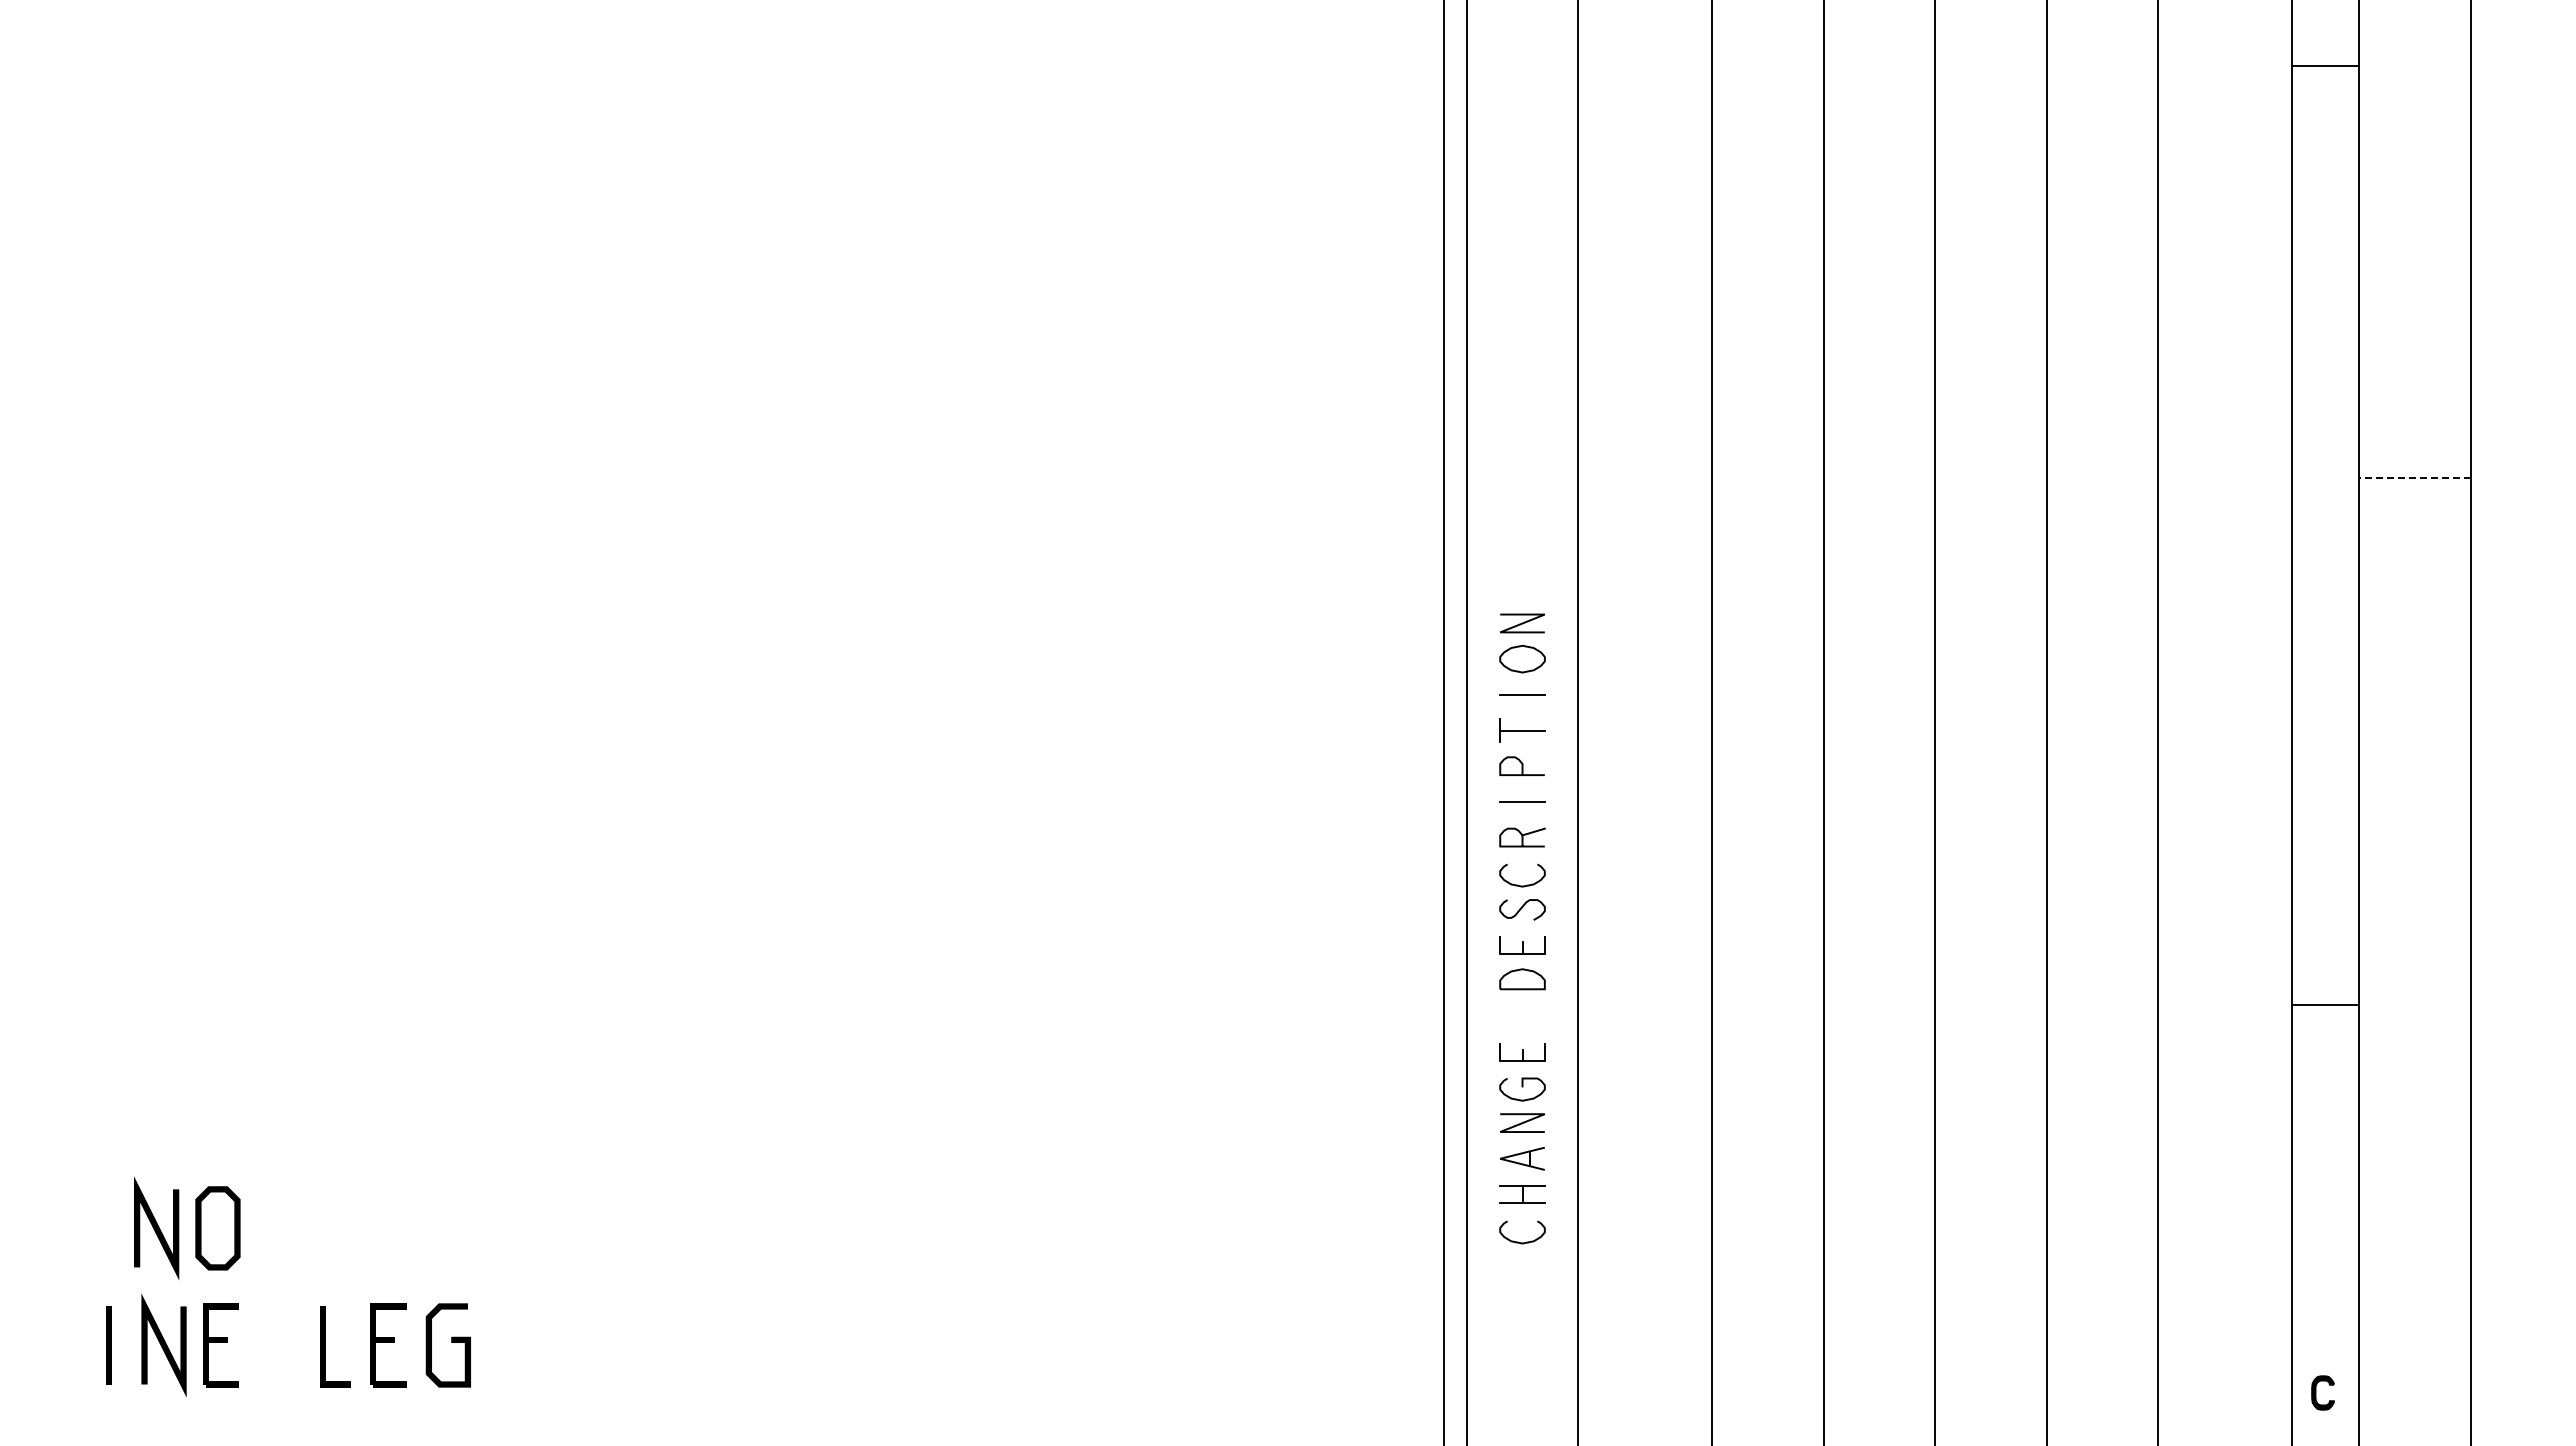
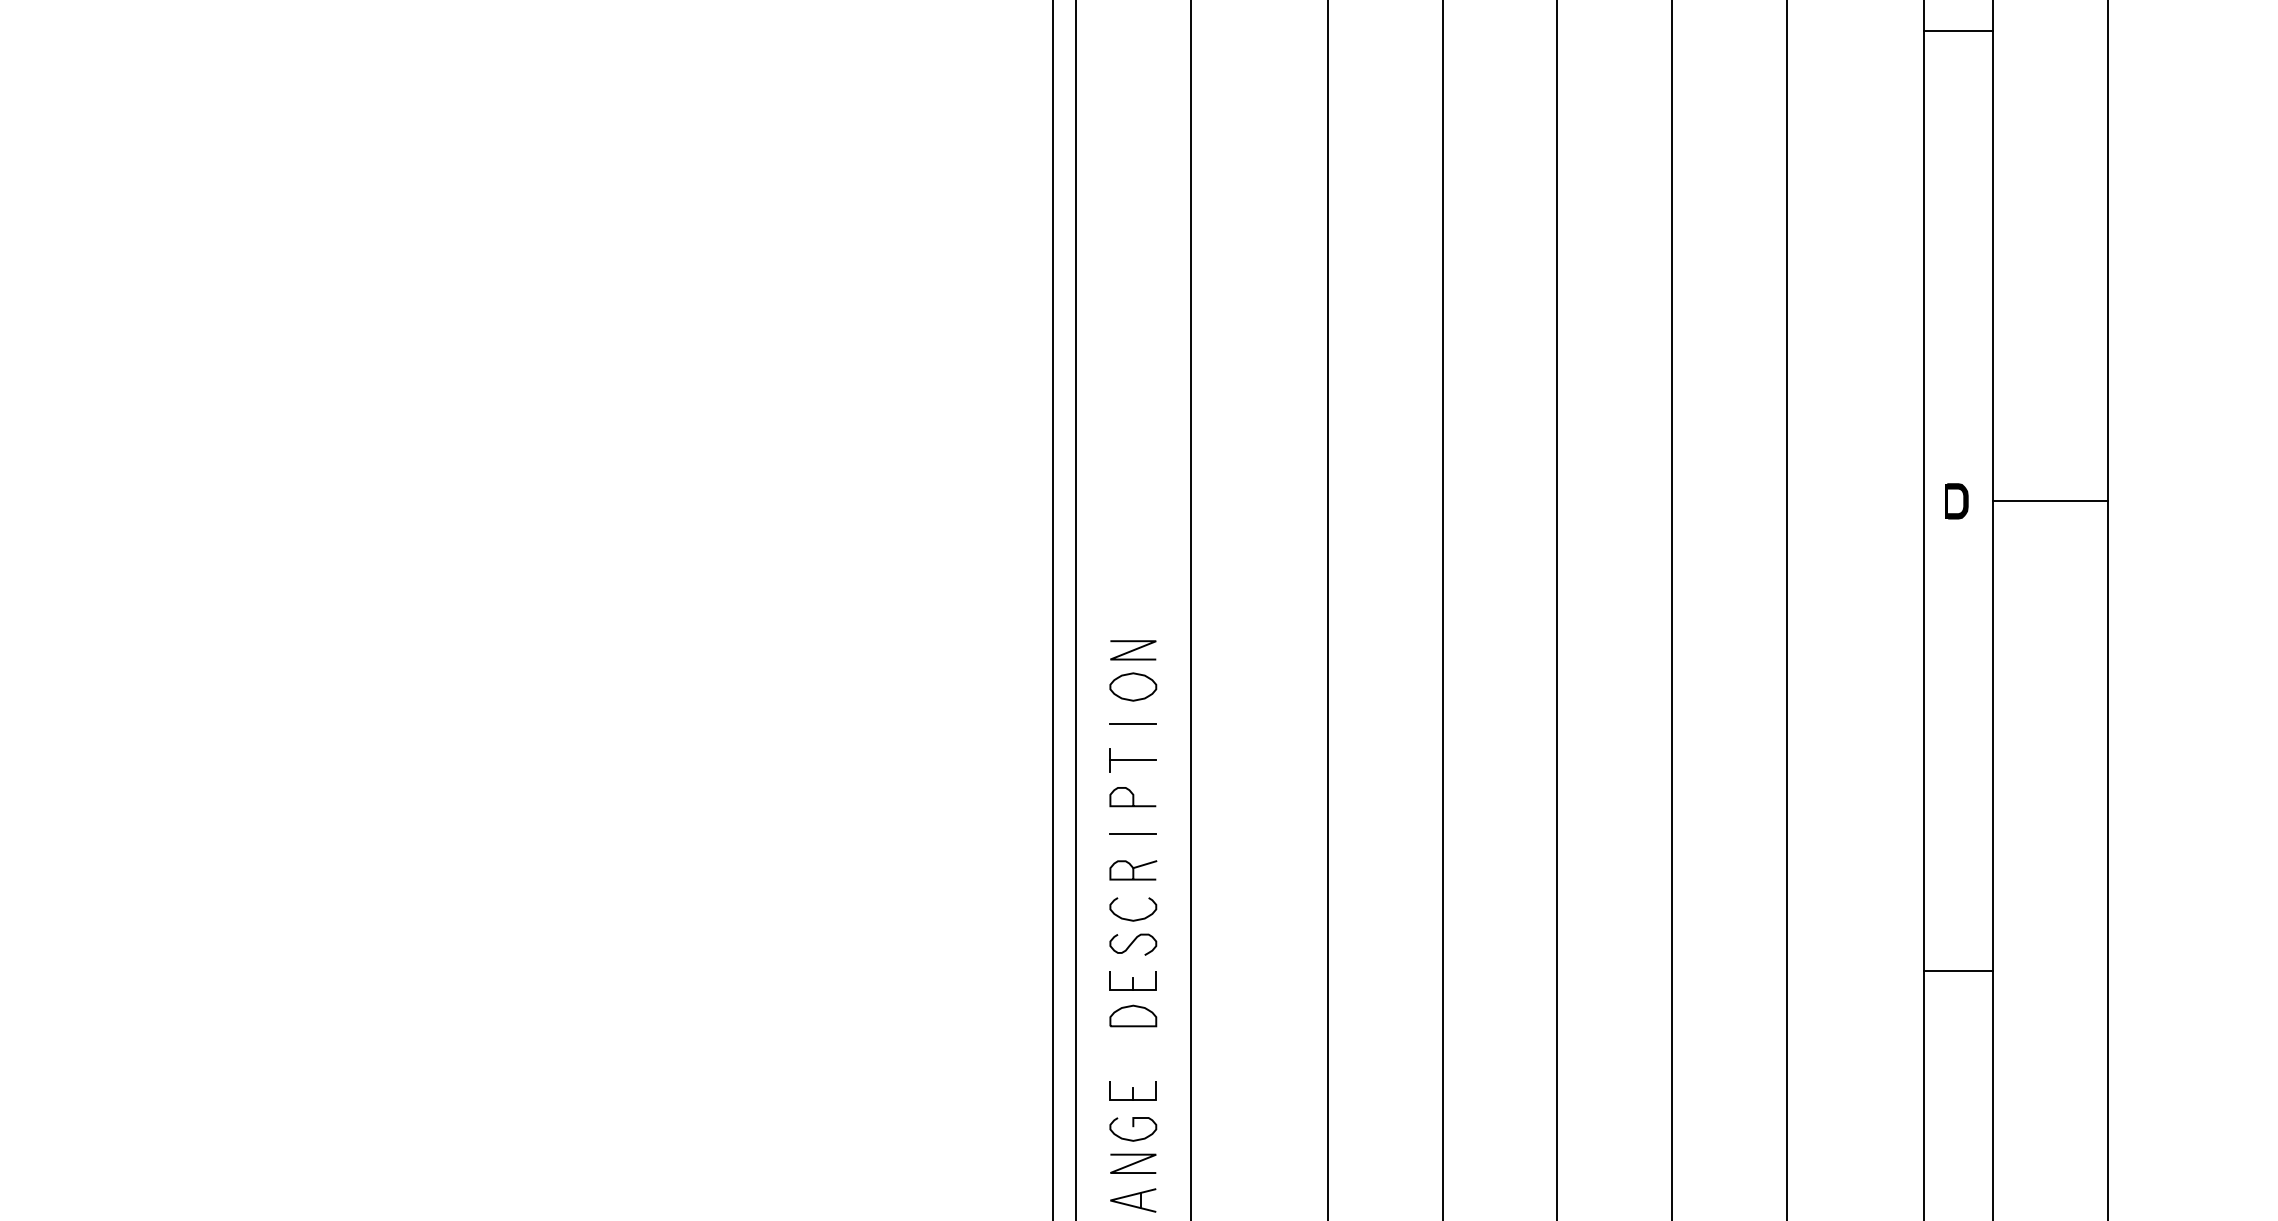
line: (2325, 66) -> (1958, 31), moved
part: (2323, 478) -> (1956, 501), added
line: (2414, 478) -> (2050, 501), dashed -> solid
line: (2325, 1004) -> (1958, 971), moved

